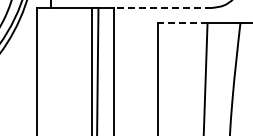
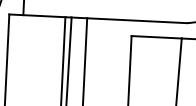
line: (162, 7) -> (136, 20), dashed -> solid
line: (182, 23) -> (156, 37), dashed -> solid

